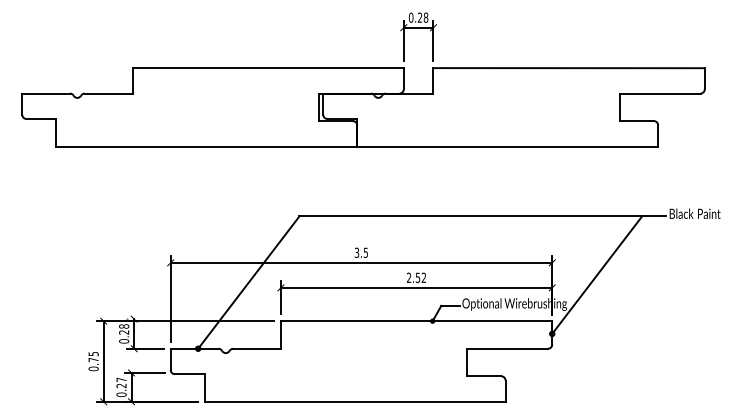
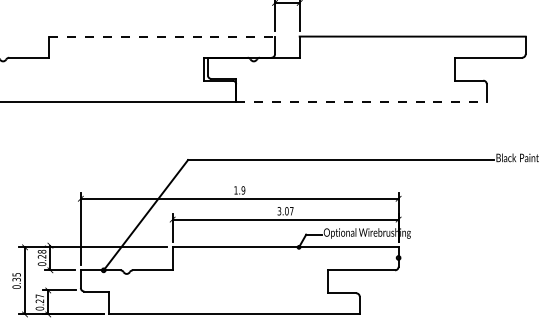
line: (268, 68) -> (162, 36), solid -> dashed
line: (508, 146) -> (362, 101), solid -> dashed
text: (361, 252) -> (239, 190), 3.5 -> 1.9
line: (597, 274) -> (436, 208), removed
text: (416, 277) -> (285, 210), 2.52 -> 3.07
text: (93, 359) -> (16, 279), 0.75 -> 0.35

